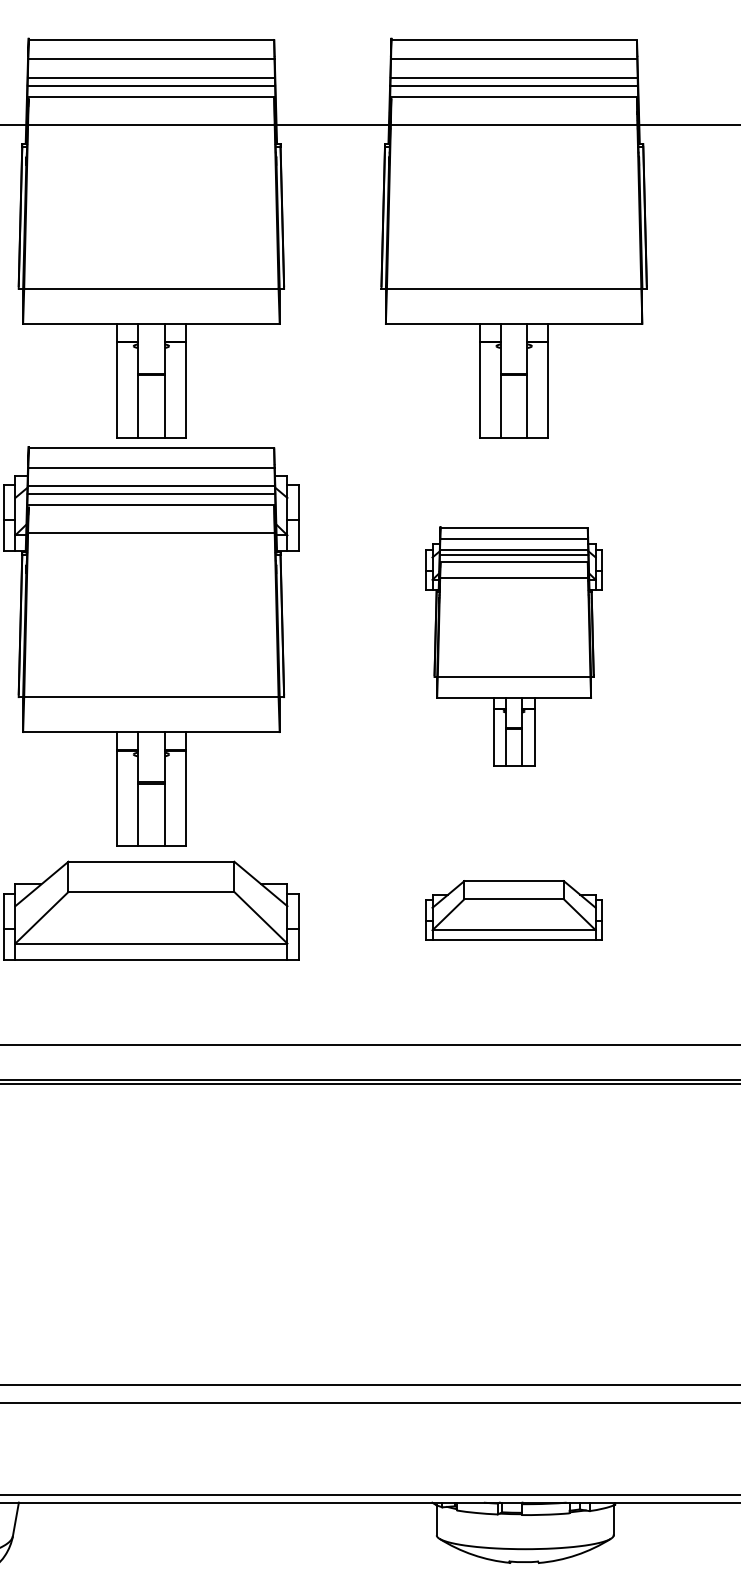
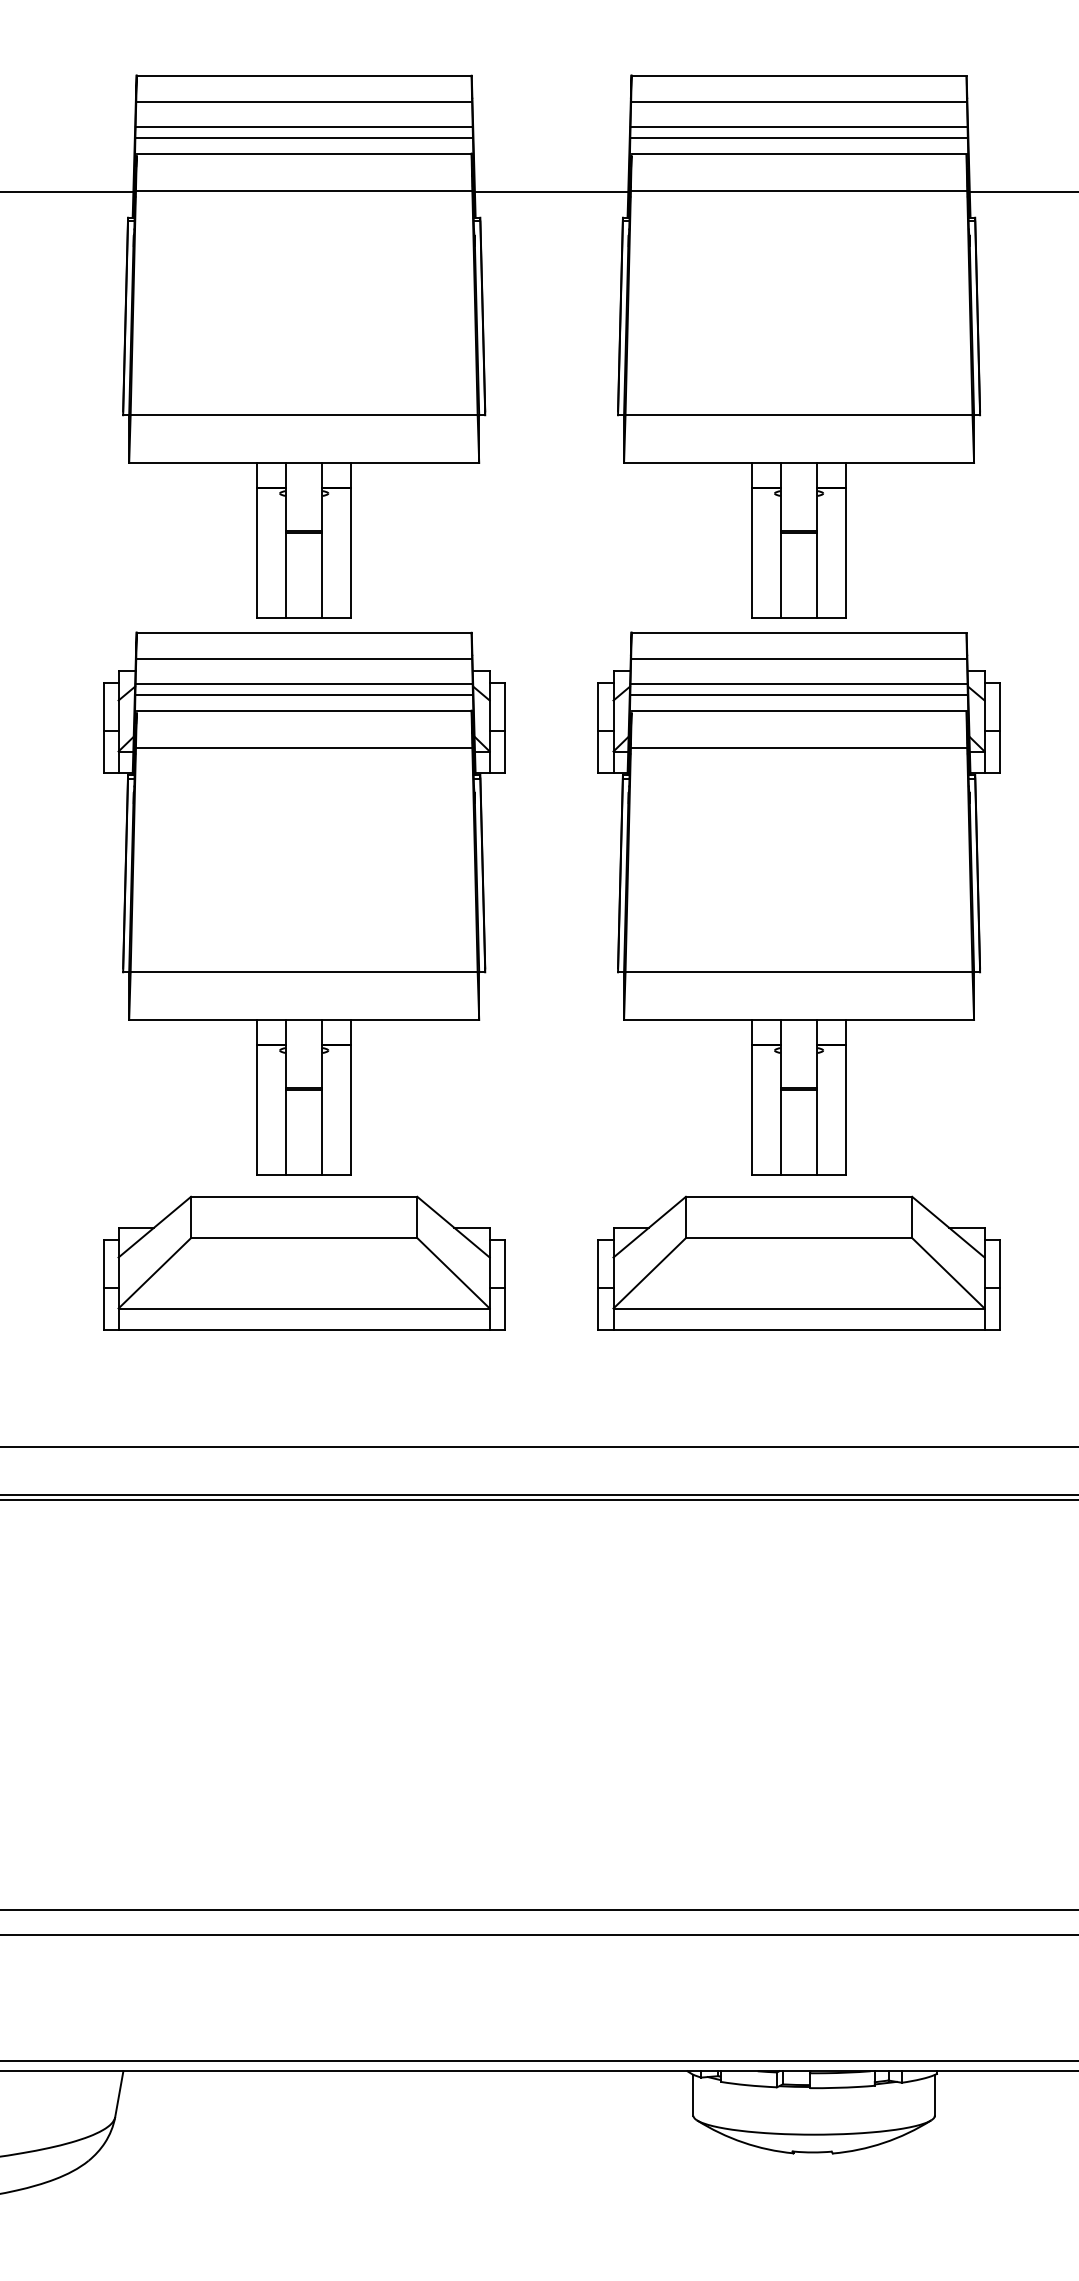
part: (513, 646) -> (798, 903), size x1.67
part: (513, 909) -> (798, 1262), size x1.67

